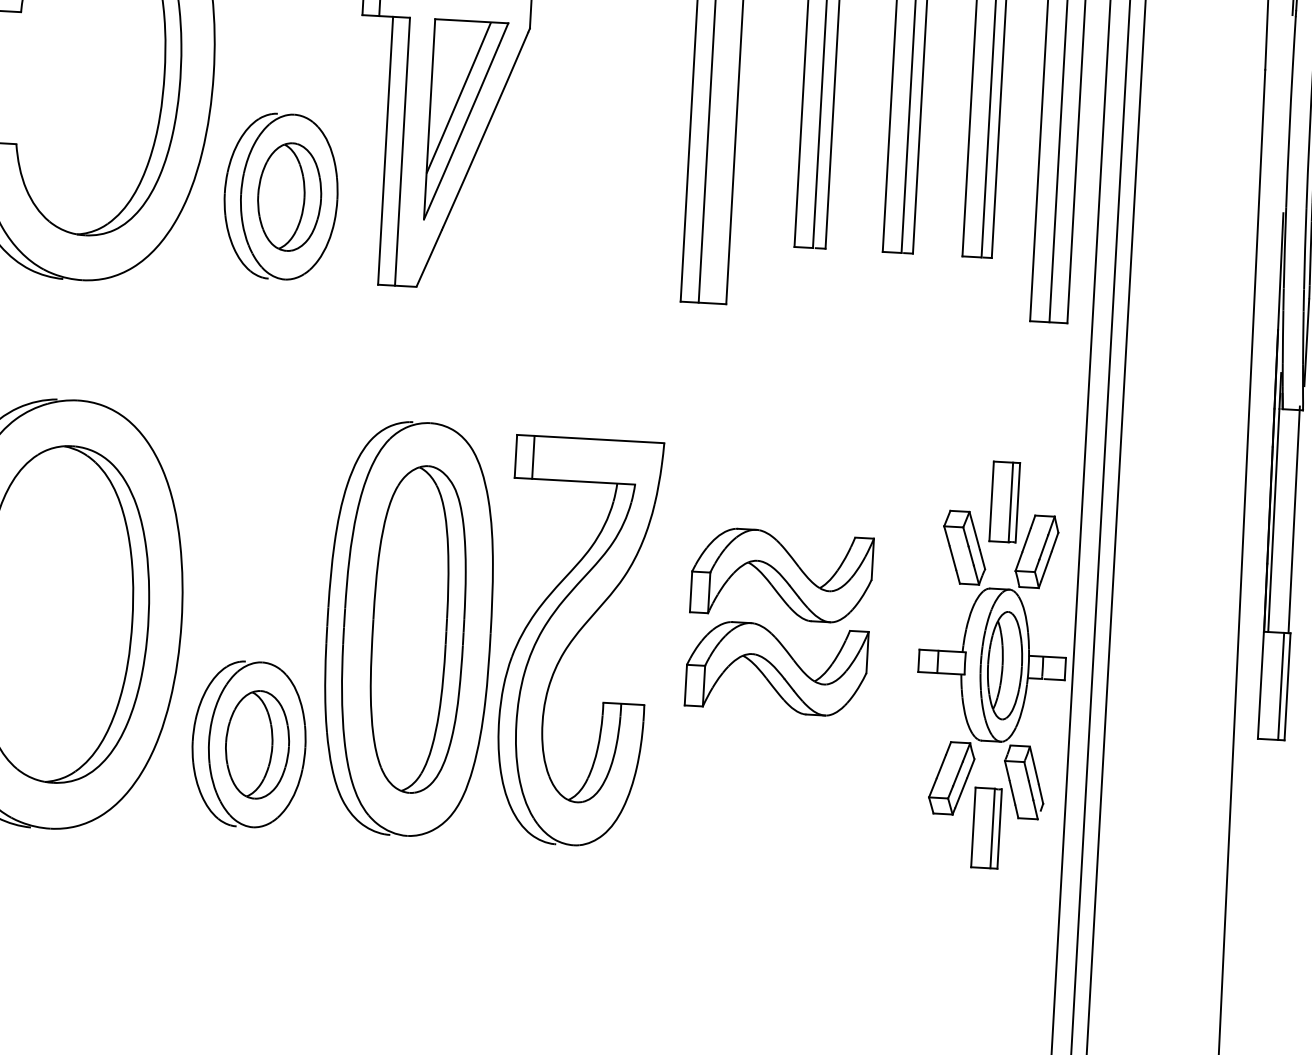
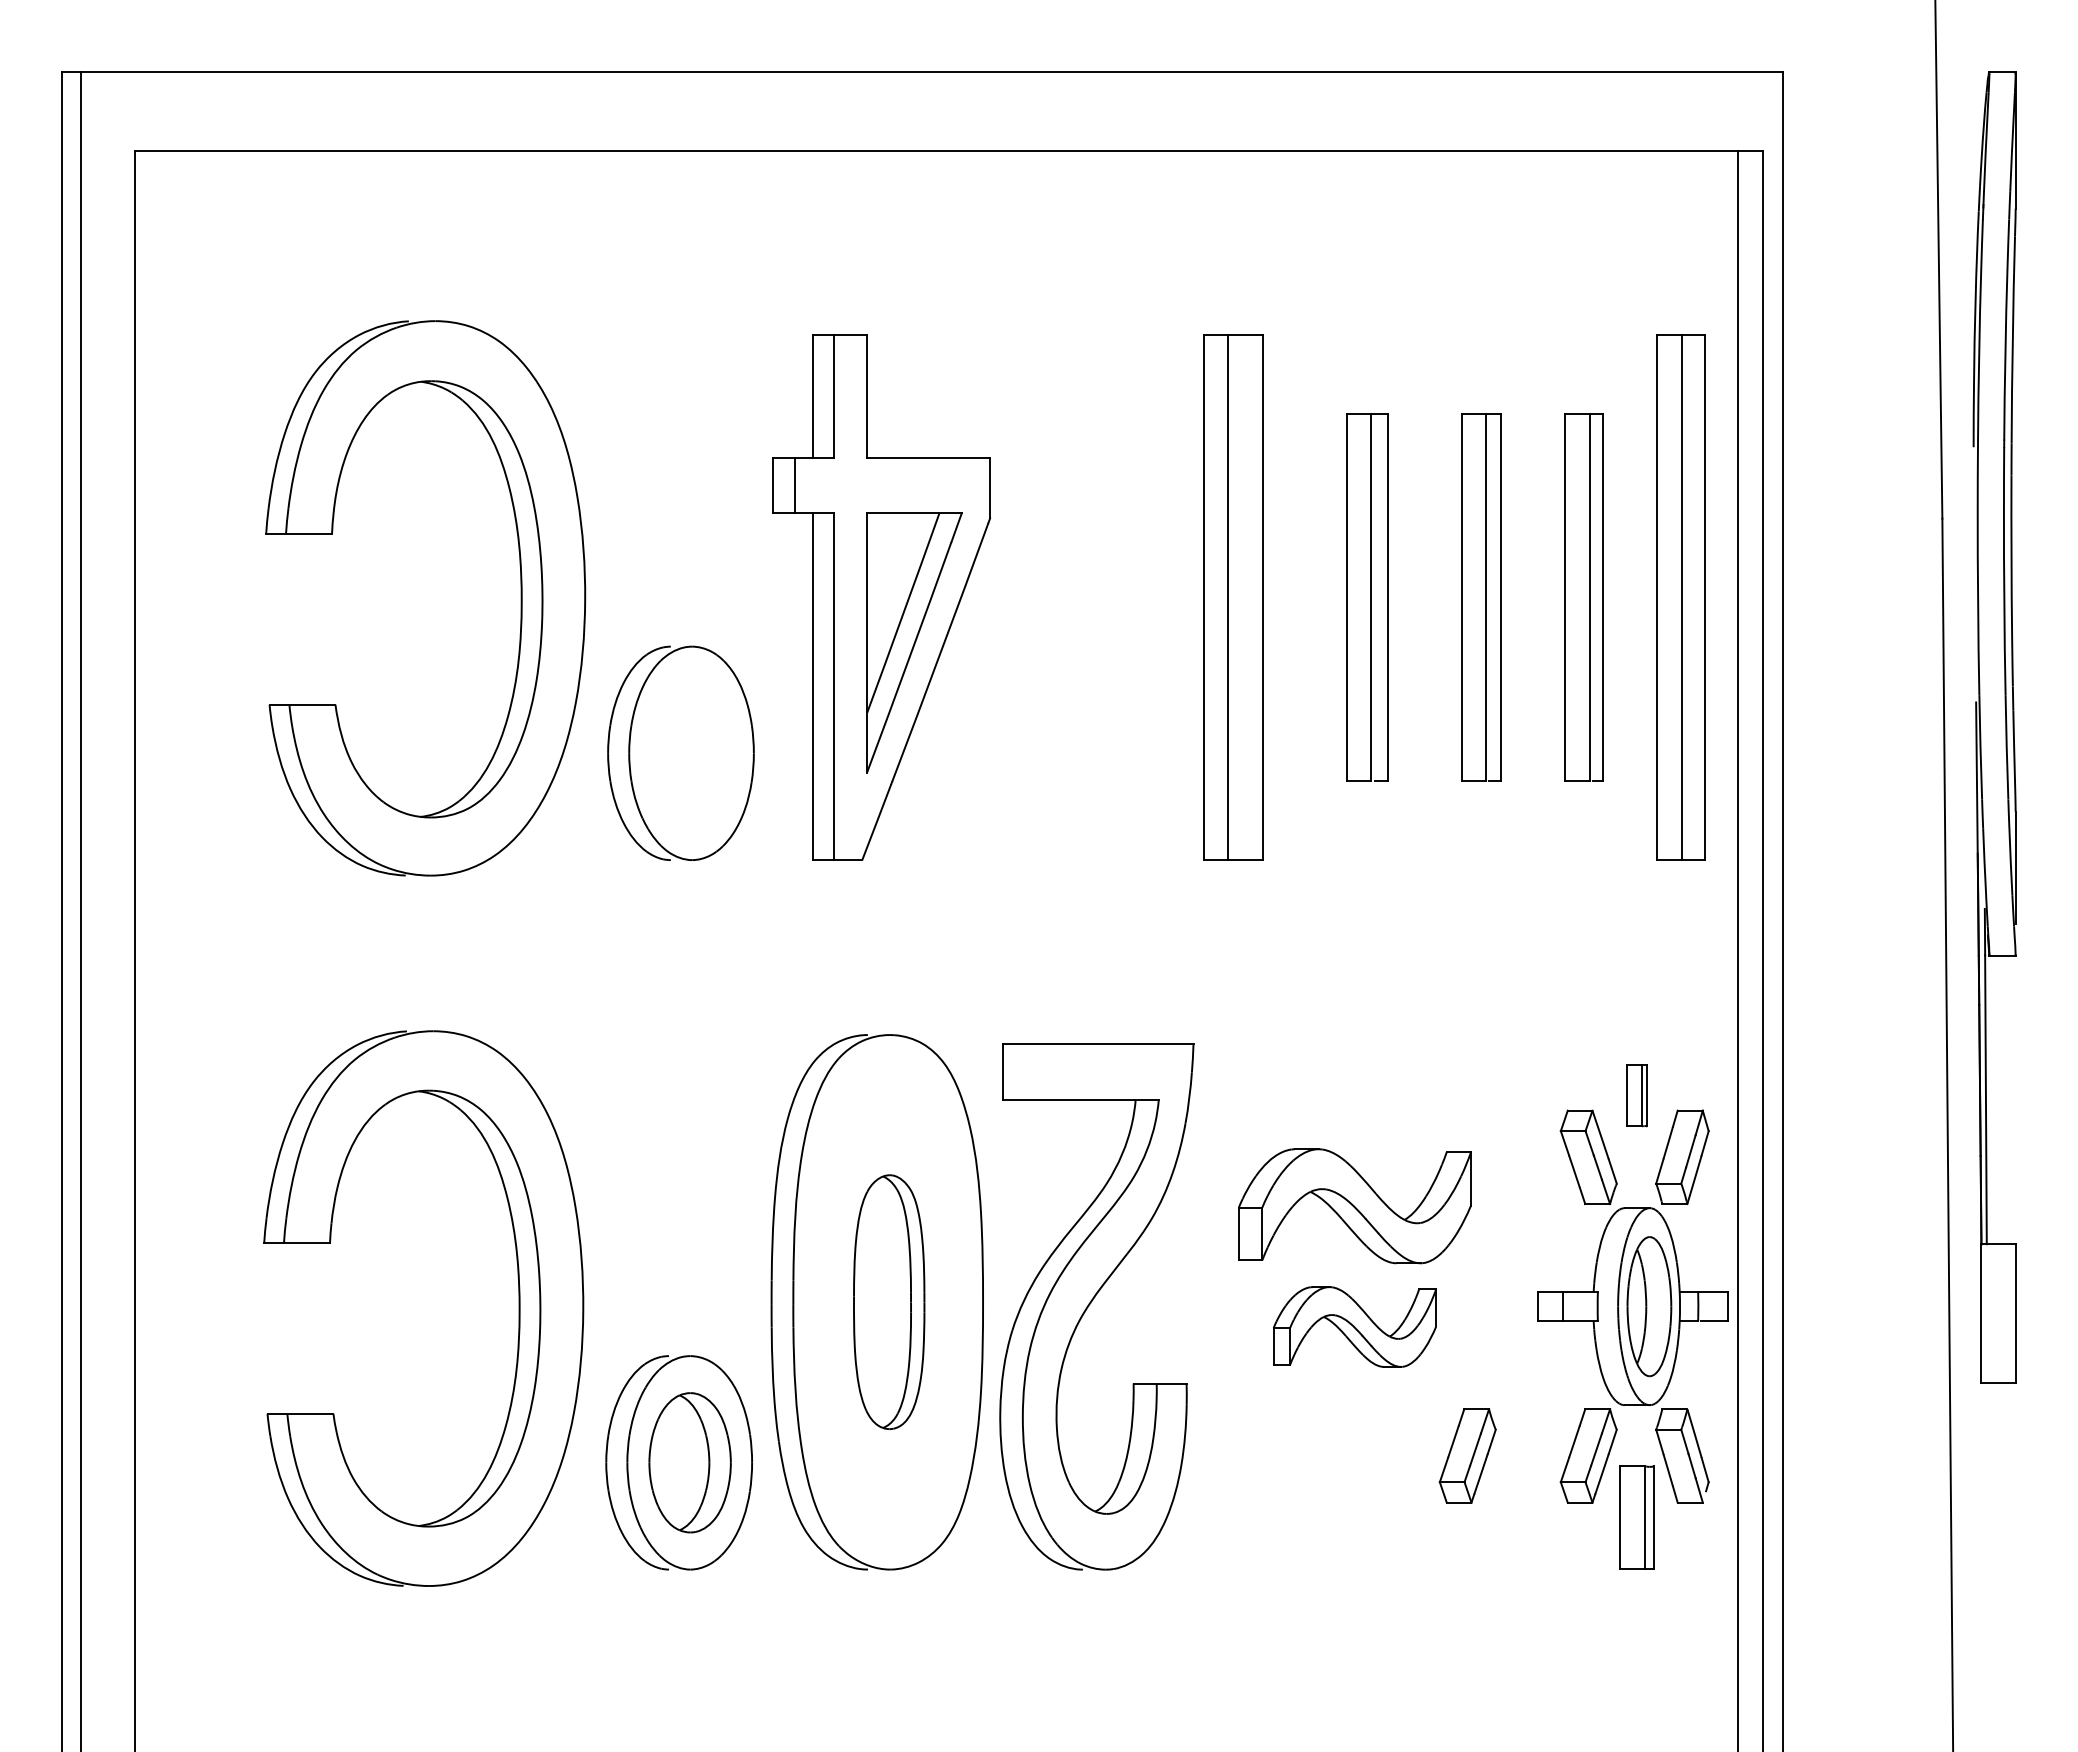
part: (289, 196) -> (691, 752), removed
line: (533, 457) -> (1025, 1071), removed
part: (1004, 502) -> (1636, 1095), size x0.6
line: (1294, 519) -> (2012, 1097), removed
part: (417, 628) -> (888, 1301), size x0.6
part: (776, 668) -> (1354, 1326), size x0.7
line: (1281, 686) -> (2007, 1313), removed
part: (858, 772) -> (1467, 1455), added

